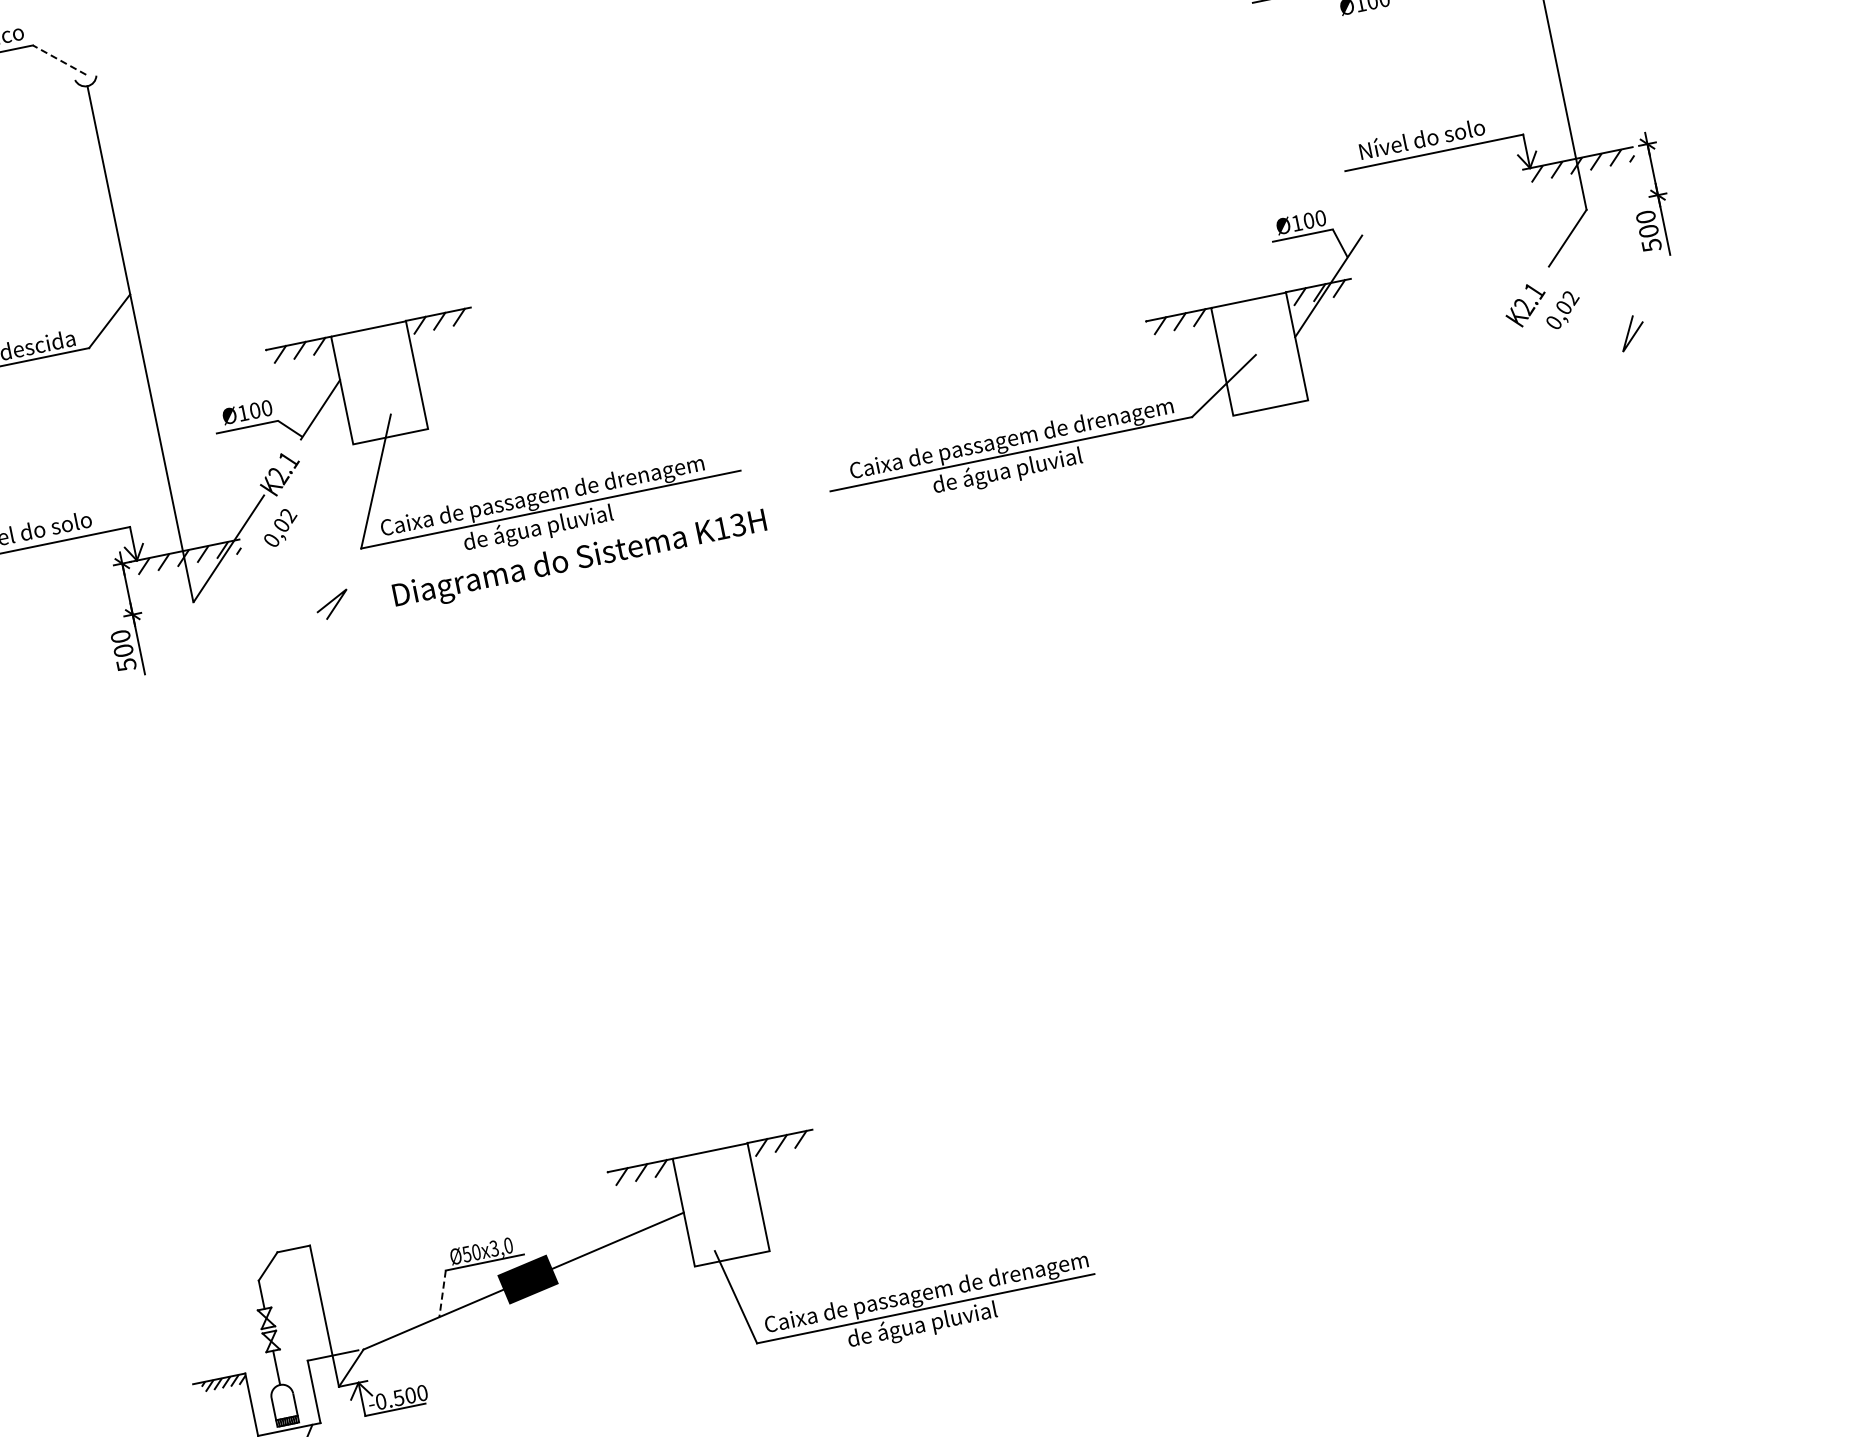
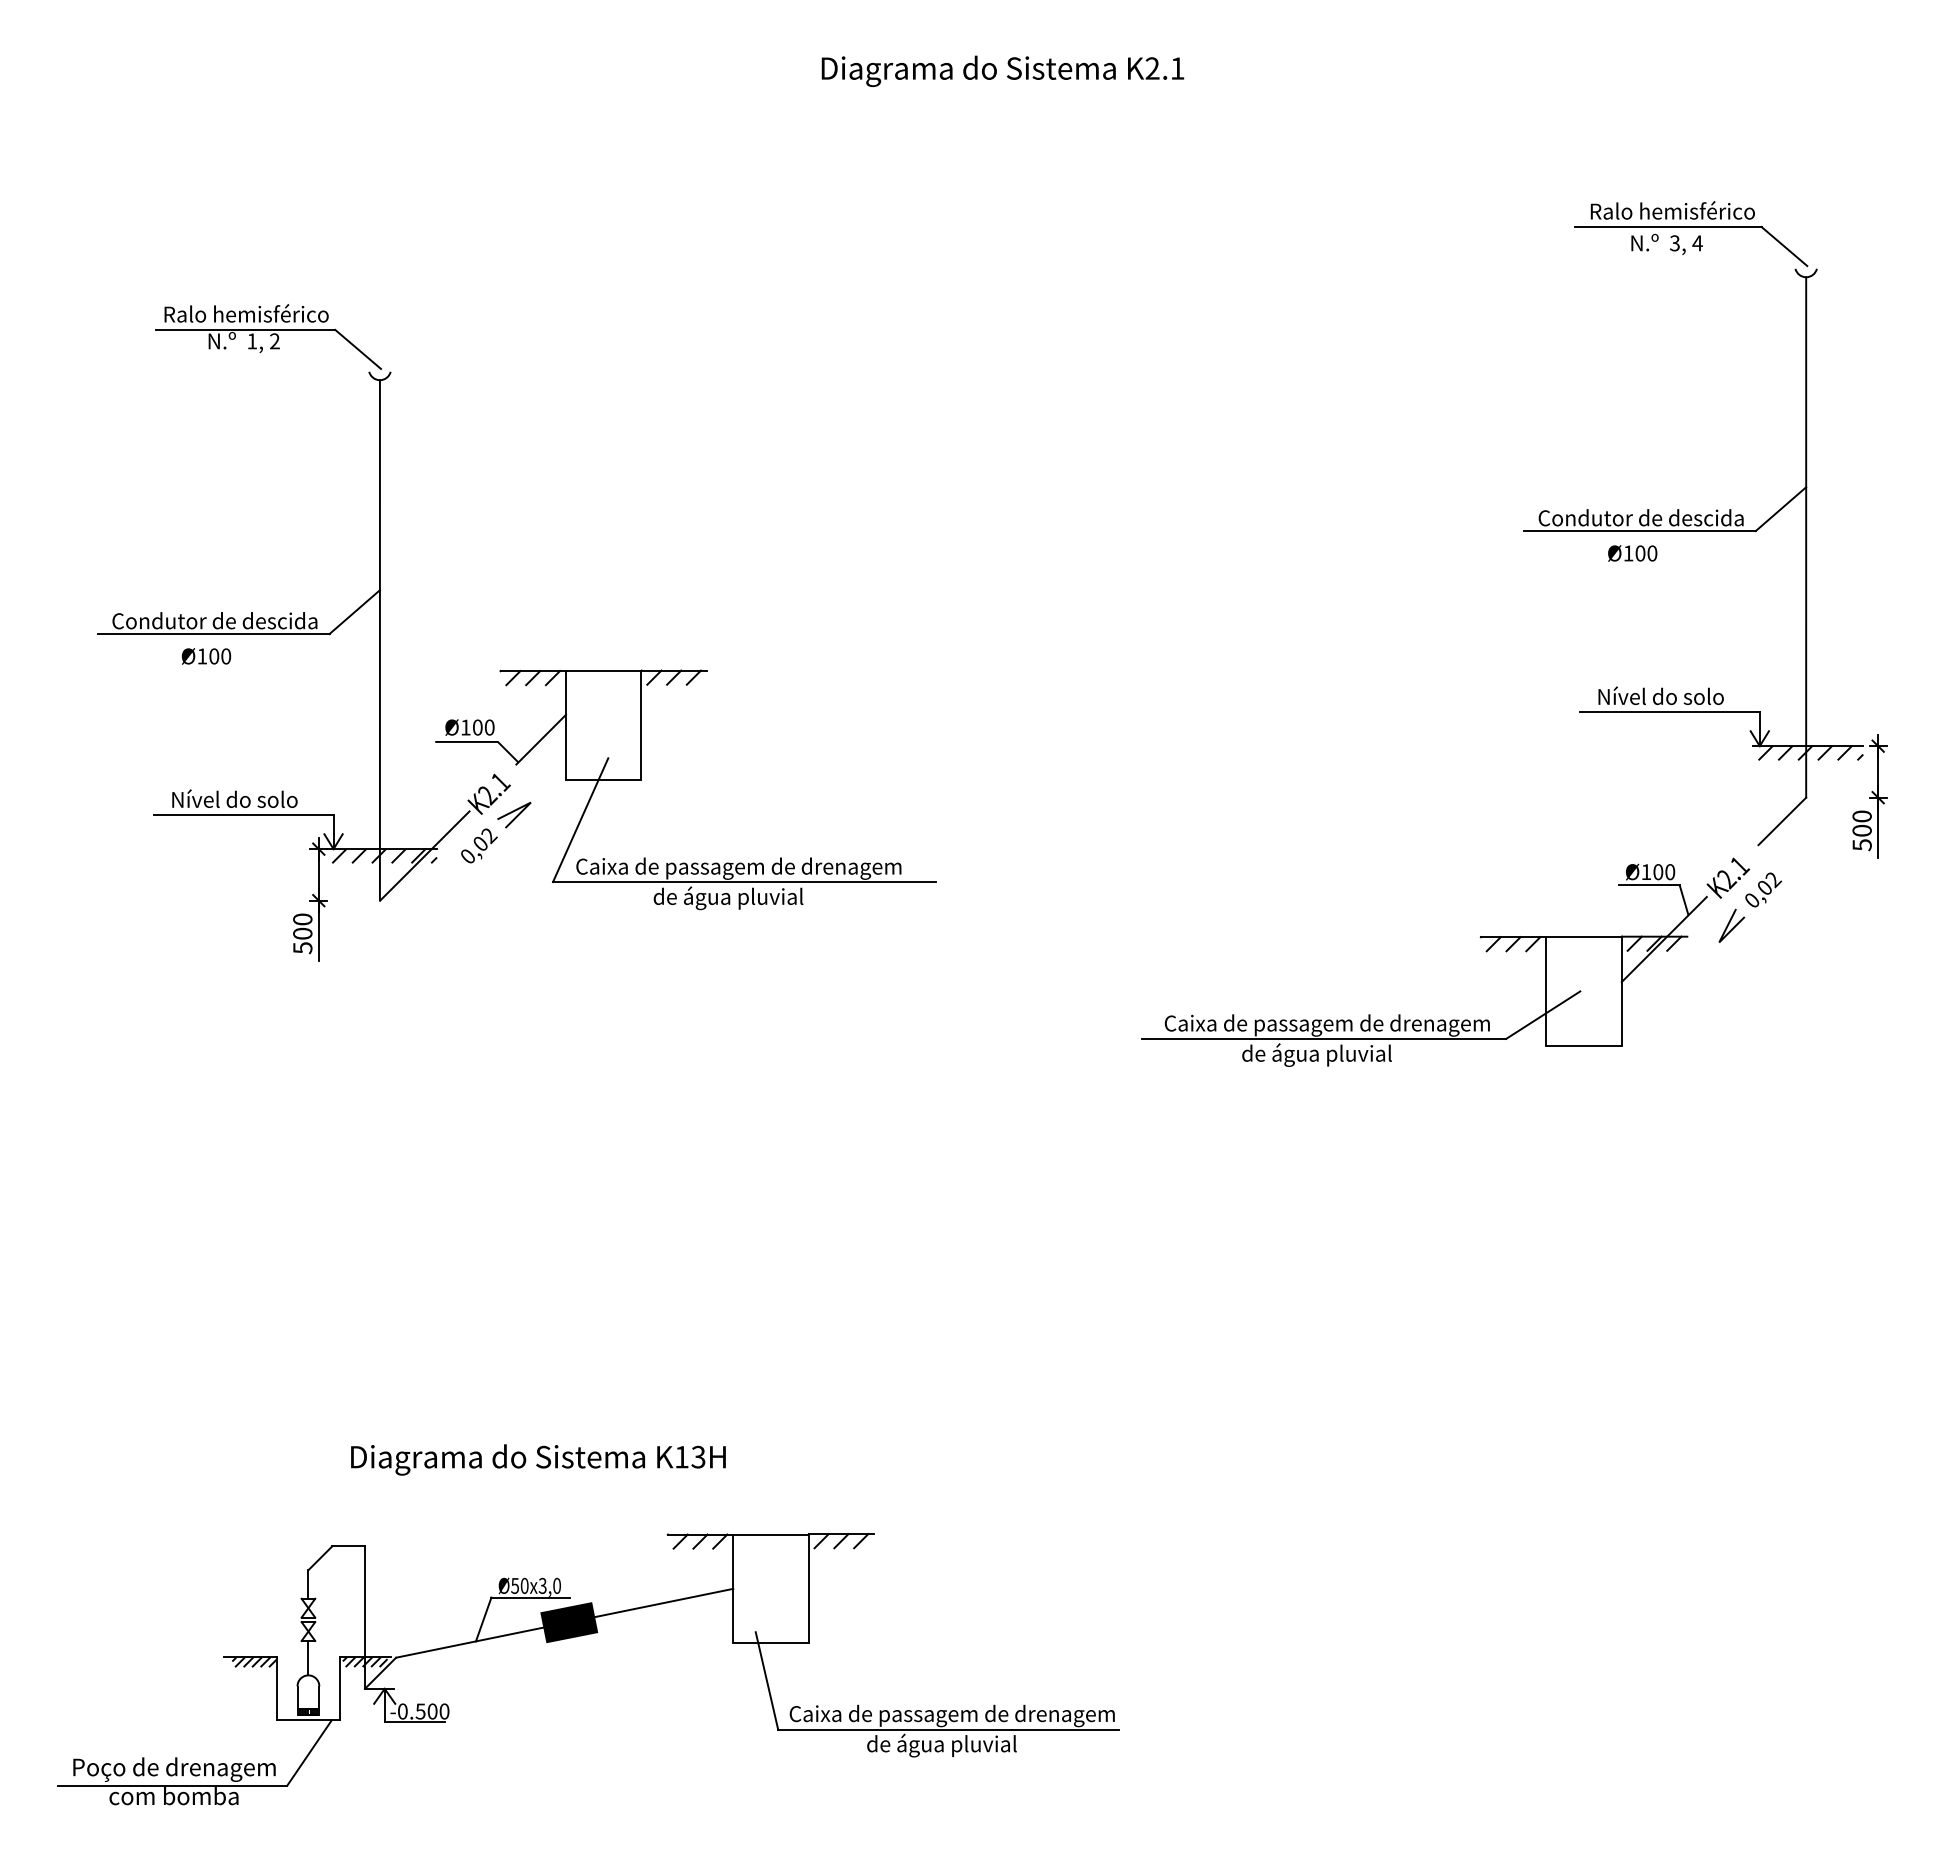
line: (58, 60) -> (357, 349), dashed -> solid
line: (1629, 332) -> (1729, 924), moved
part: (1108, 414) -> (1425, 1019), moved
text: (580, 559) -> (538, 1459), moved
line: (331, 602) -> (513, 812), moved
line: (442, 1293) -> (483, 1619), dashed -> solid
hatch: (333, 1360) -> (364, 1662), added

